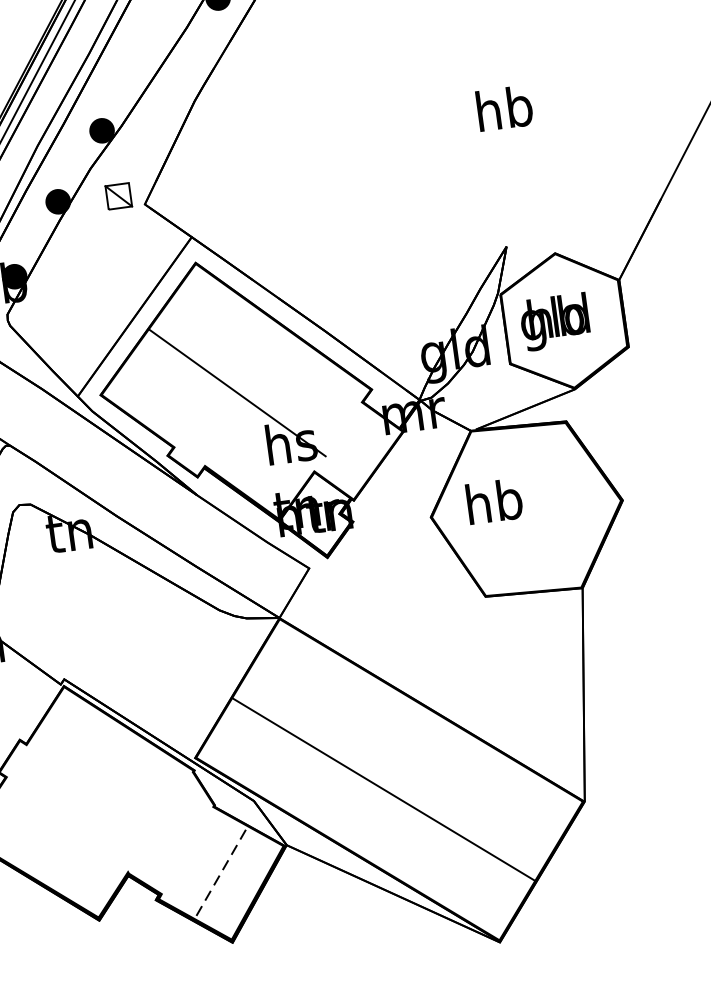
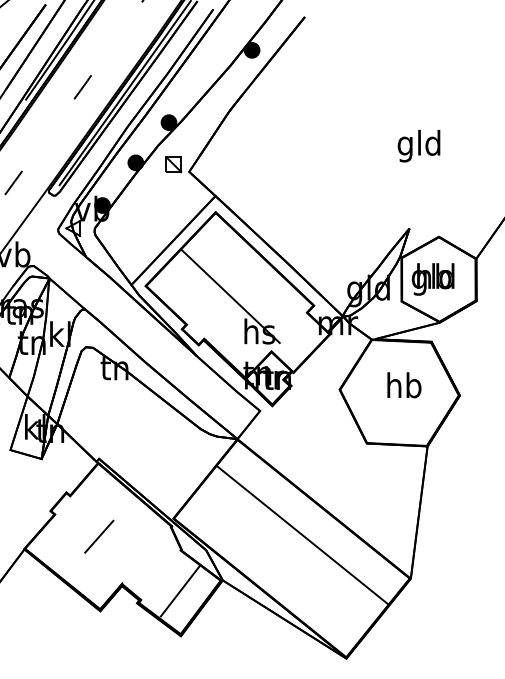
text: (502, 112) -> (418, 145), hb -> gld
text: (494, 501) -> (404, 385), moved
line: (383, 790) -> (302, 535), moved
line: (81, 802) -> (99, 536), added
line: (222, 872) -> (180, 591), dashed -> solid

